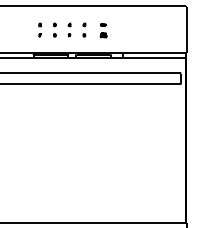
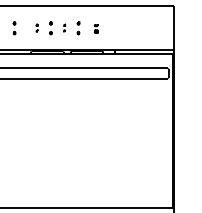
part: (15, 29) -> (14, 27), added
part: (39, 29) -> (36, 27), size x0.6
part: (69, 29) -> (64, 27), size x0.6
part: (103, 30) -> (96, 28), size x0.6

